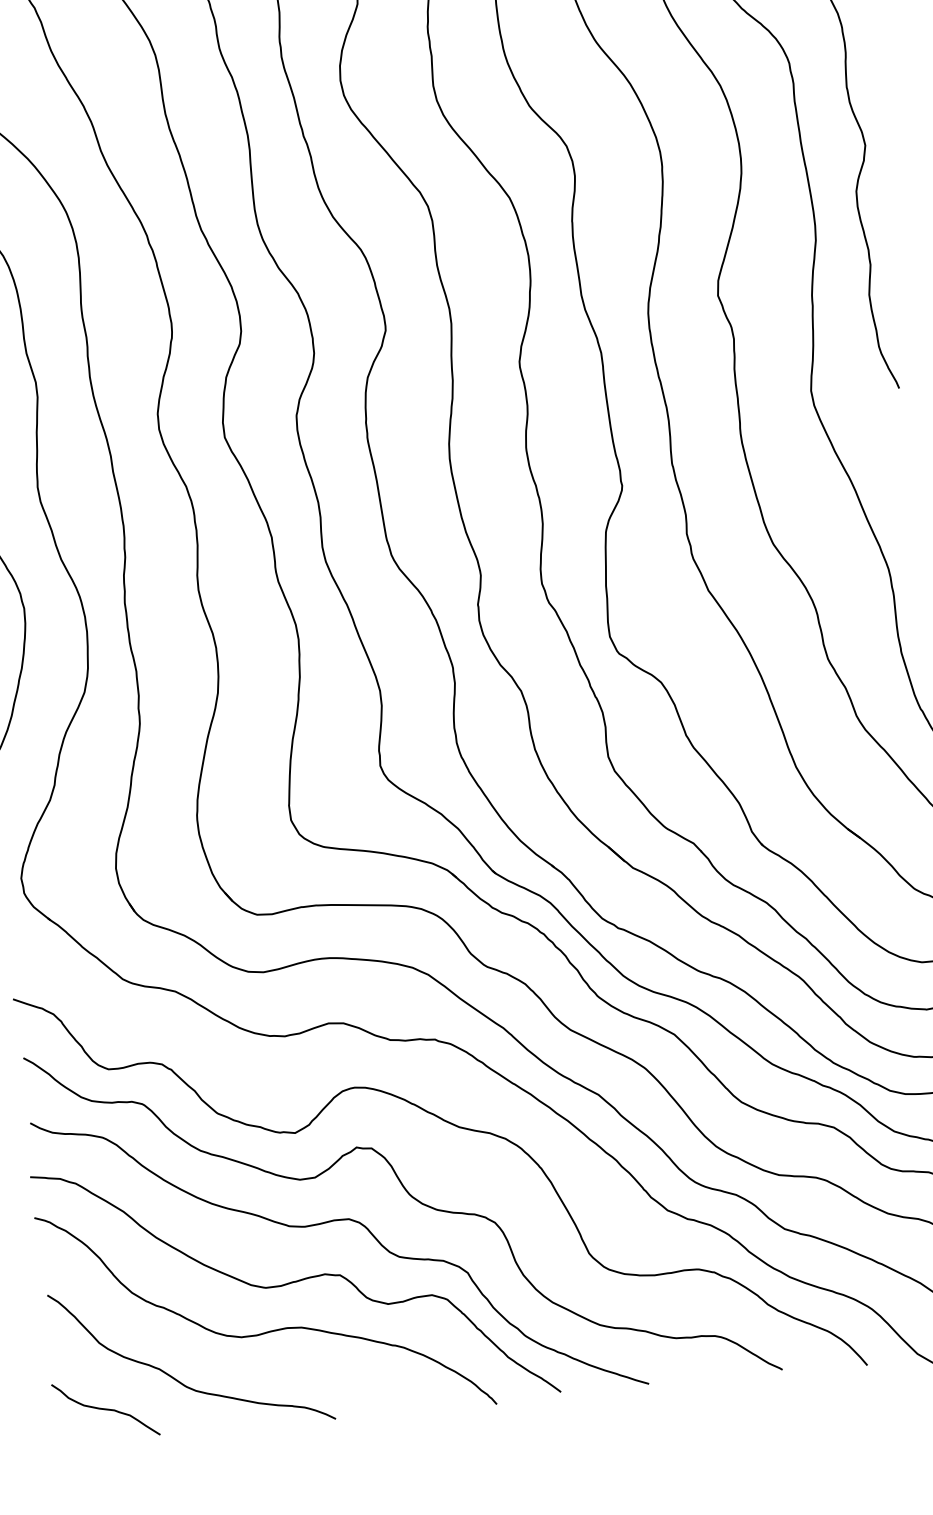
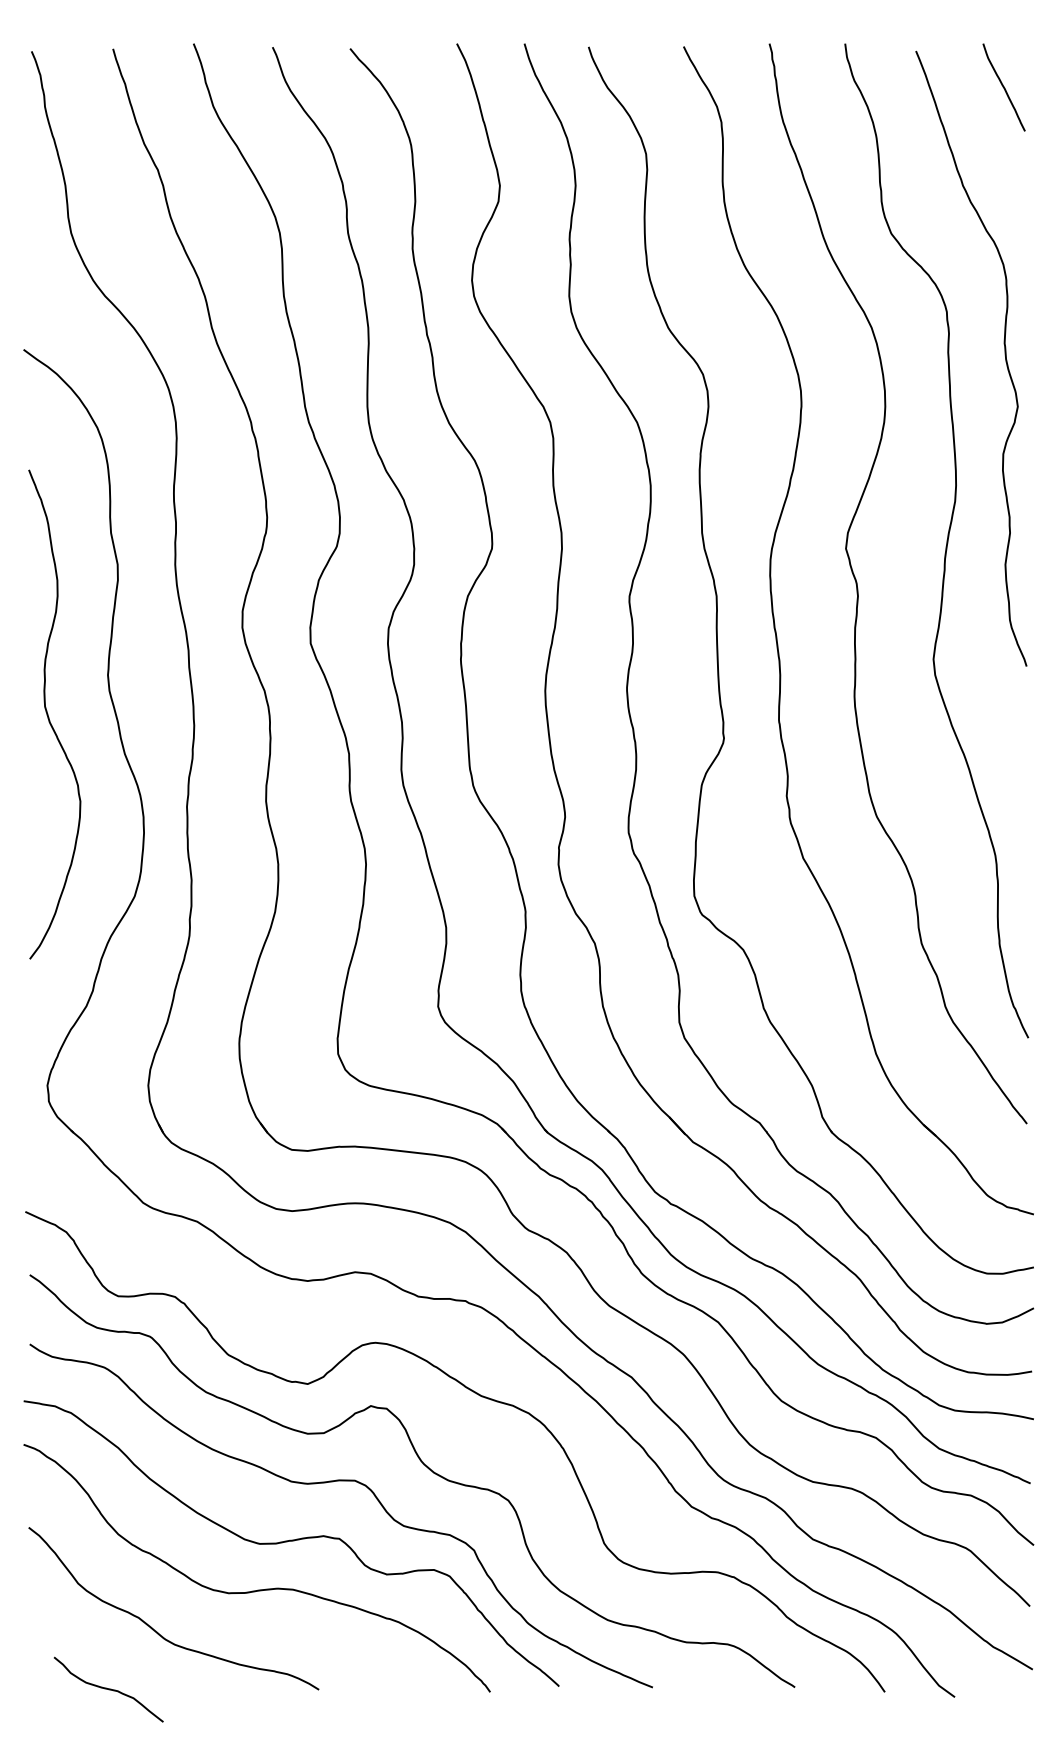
curve: (105, 1409) -> (108, 1689), moved

